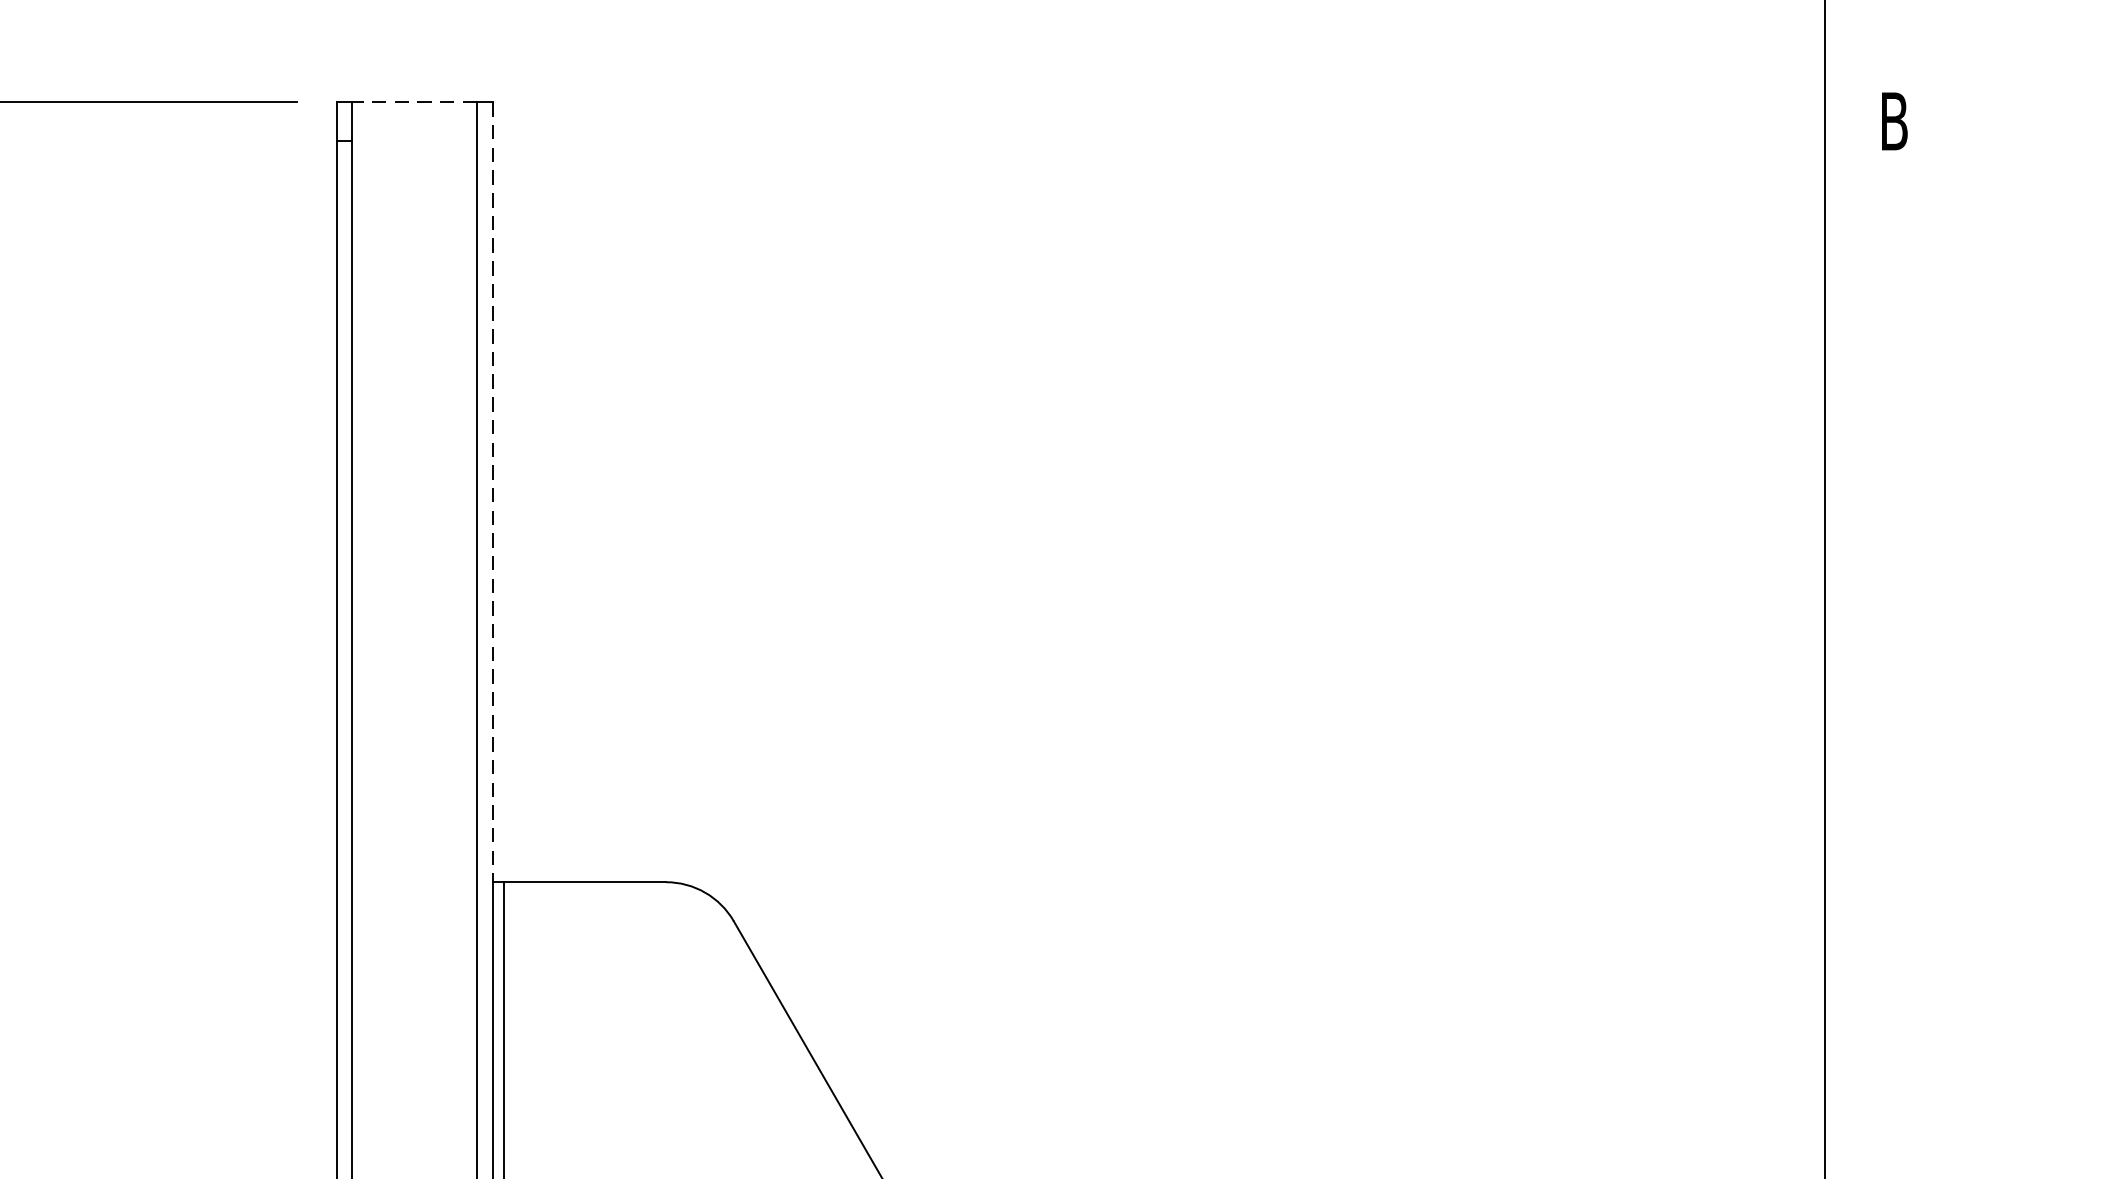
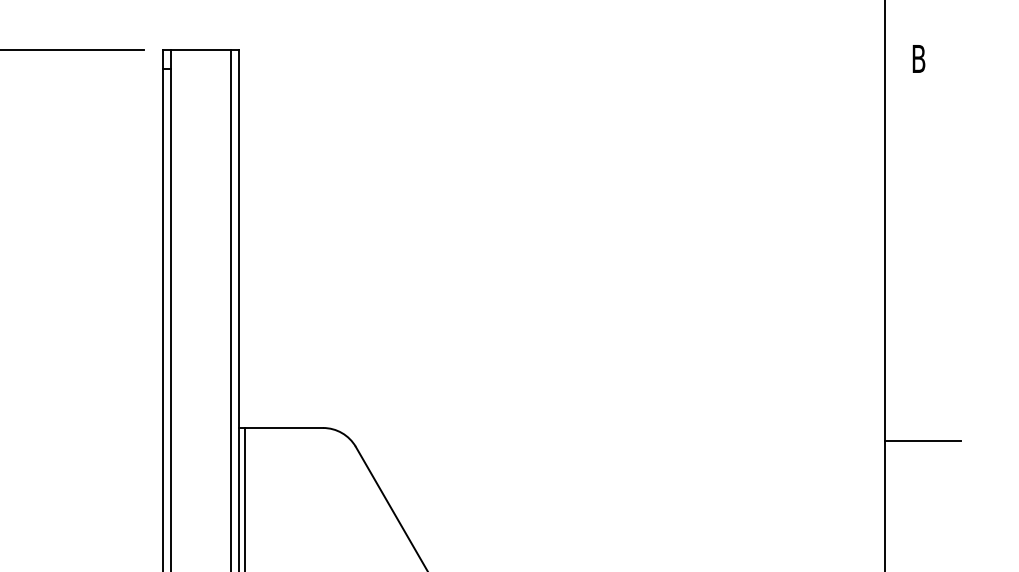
line: (413, 101) -> (200, 49), dashed -> solid
line: (491, 493) -> (238, 239), dashed -> solid
line: (1901, 908) -> (922, 440), added

